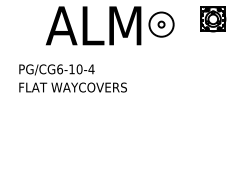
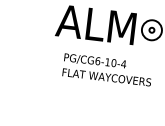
text: (72, 78) -> (107, 69), moved

